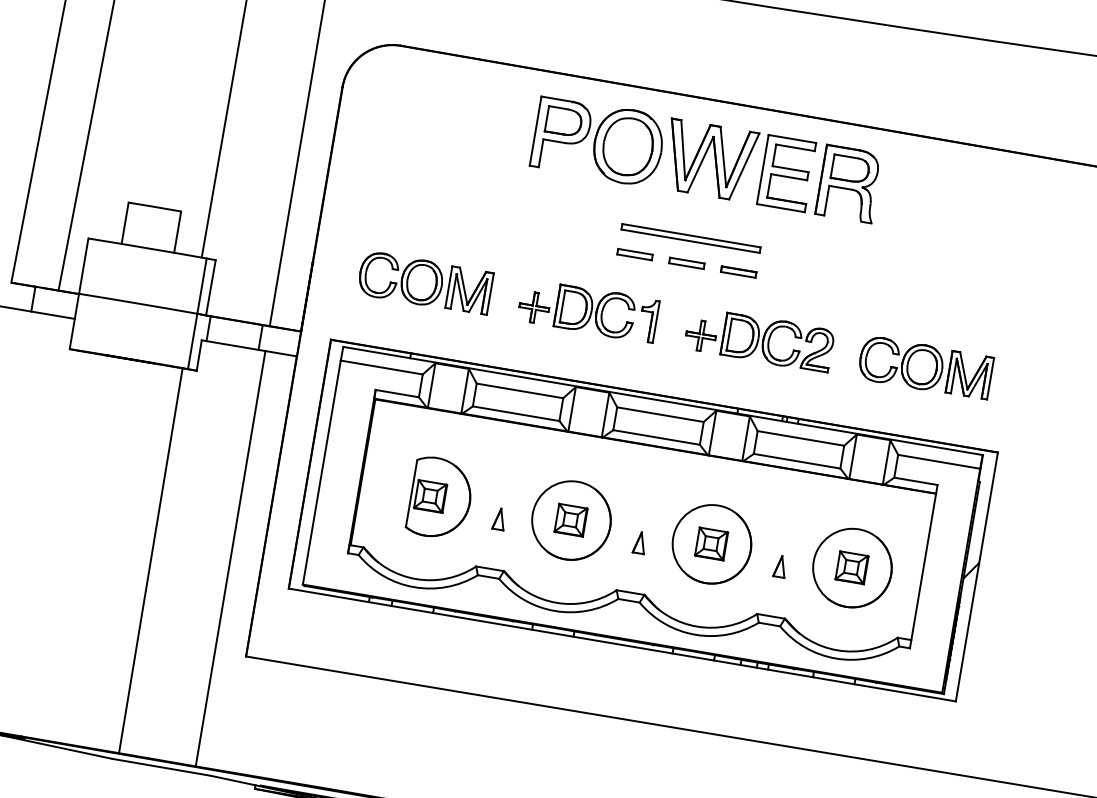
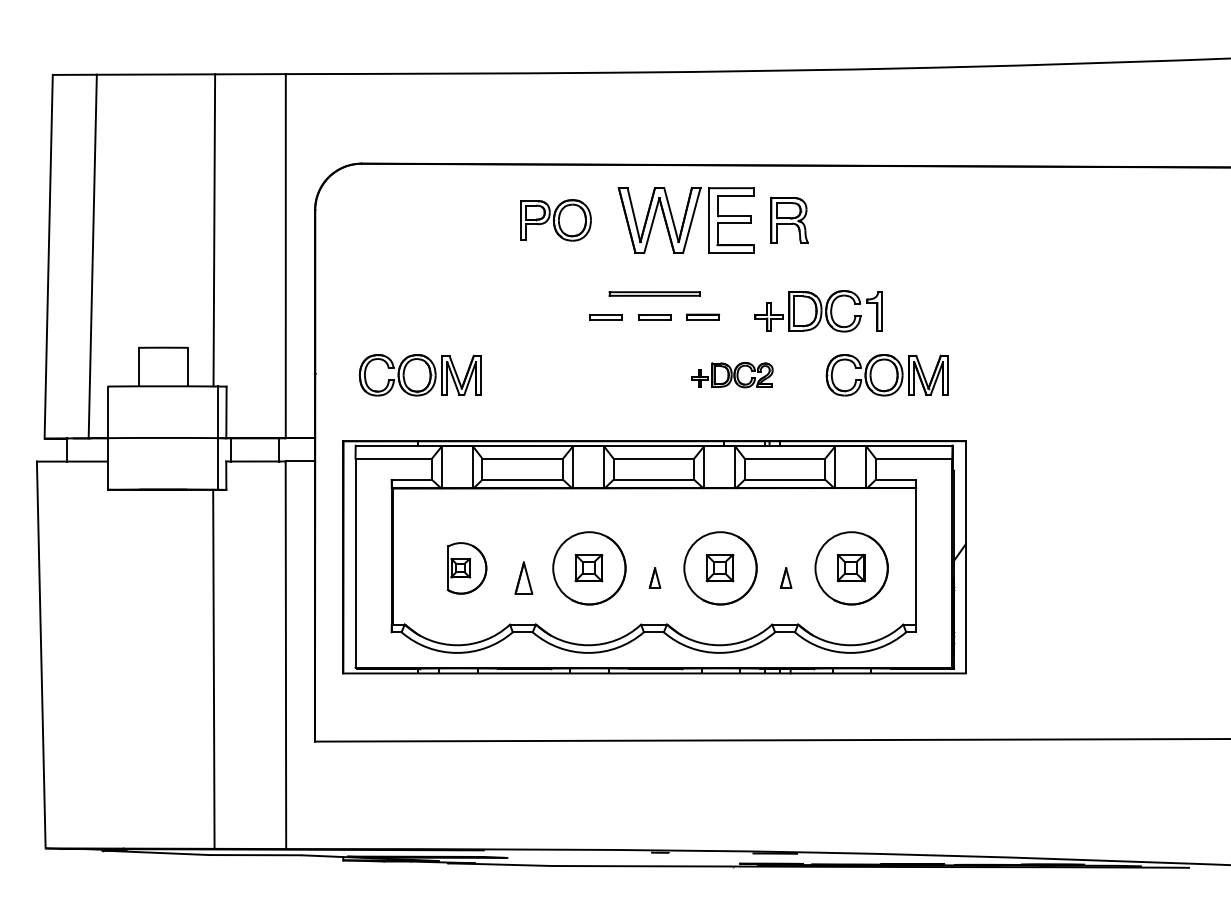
part: (598, 141) -> (555, 220), size x0.6
part: (848, 184) -> (789, 220), size x0.7
part: (691, 237) -> (654, 293), size x0.7
part: (588, 310) -> (818, 311), moved
part: (759, 338) -> (732, 374), size x0.6
part: (440, 498) -> (467, 568), size x0.7
part: (499, 518) -> (523, 577), size x1.6

